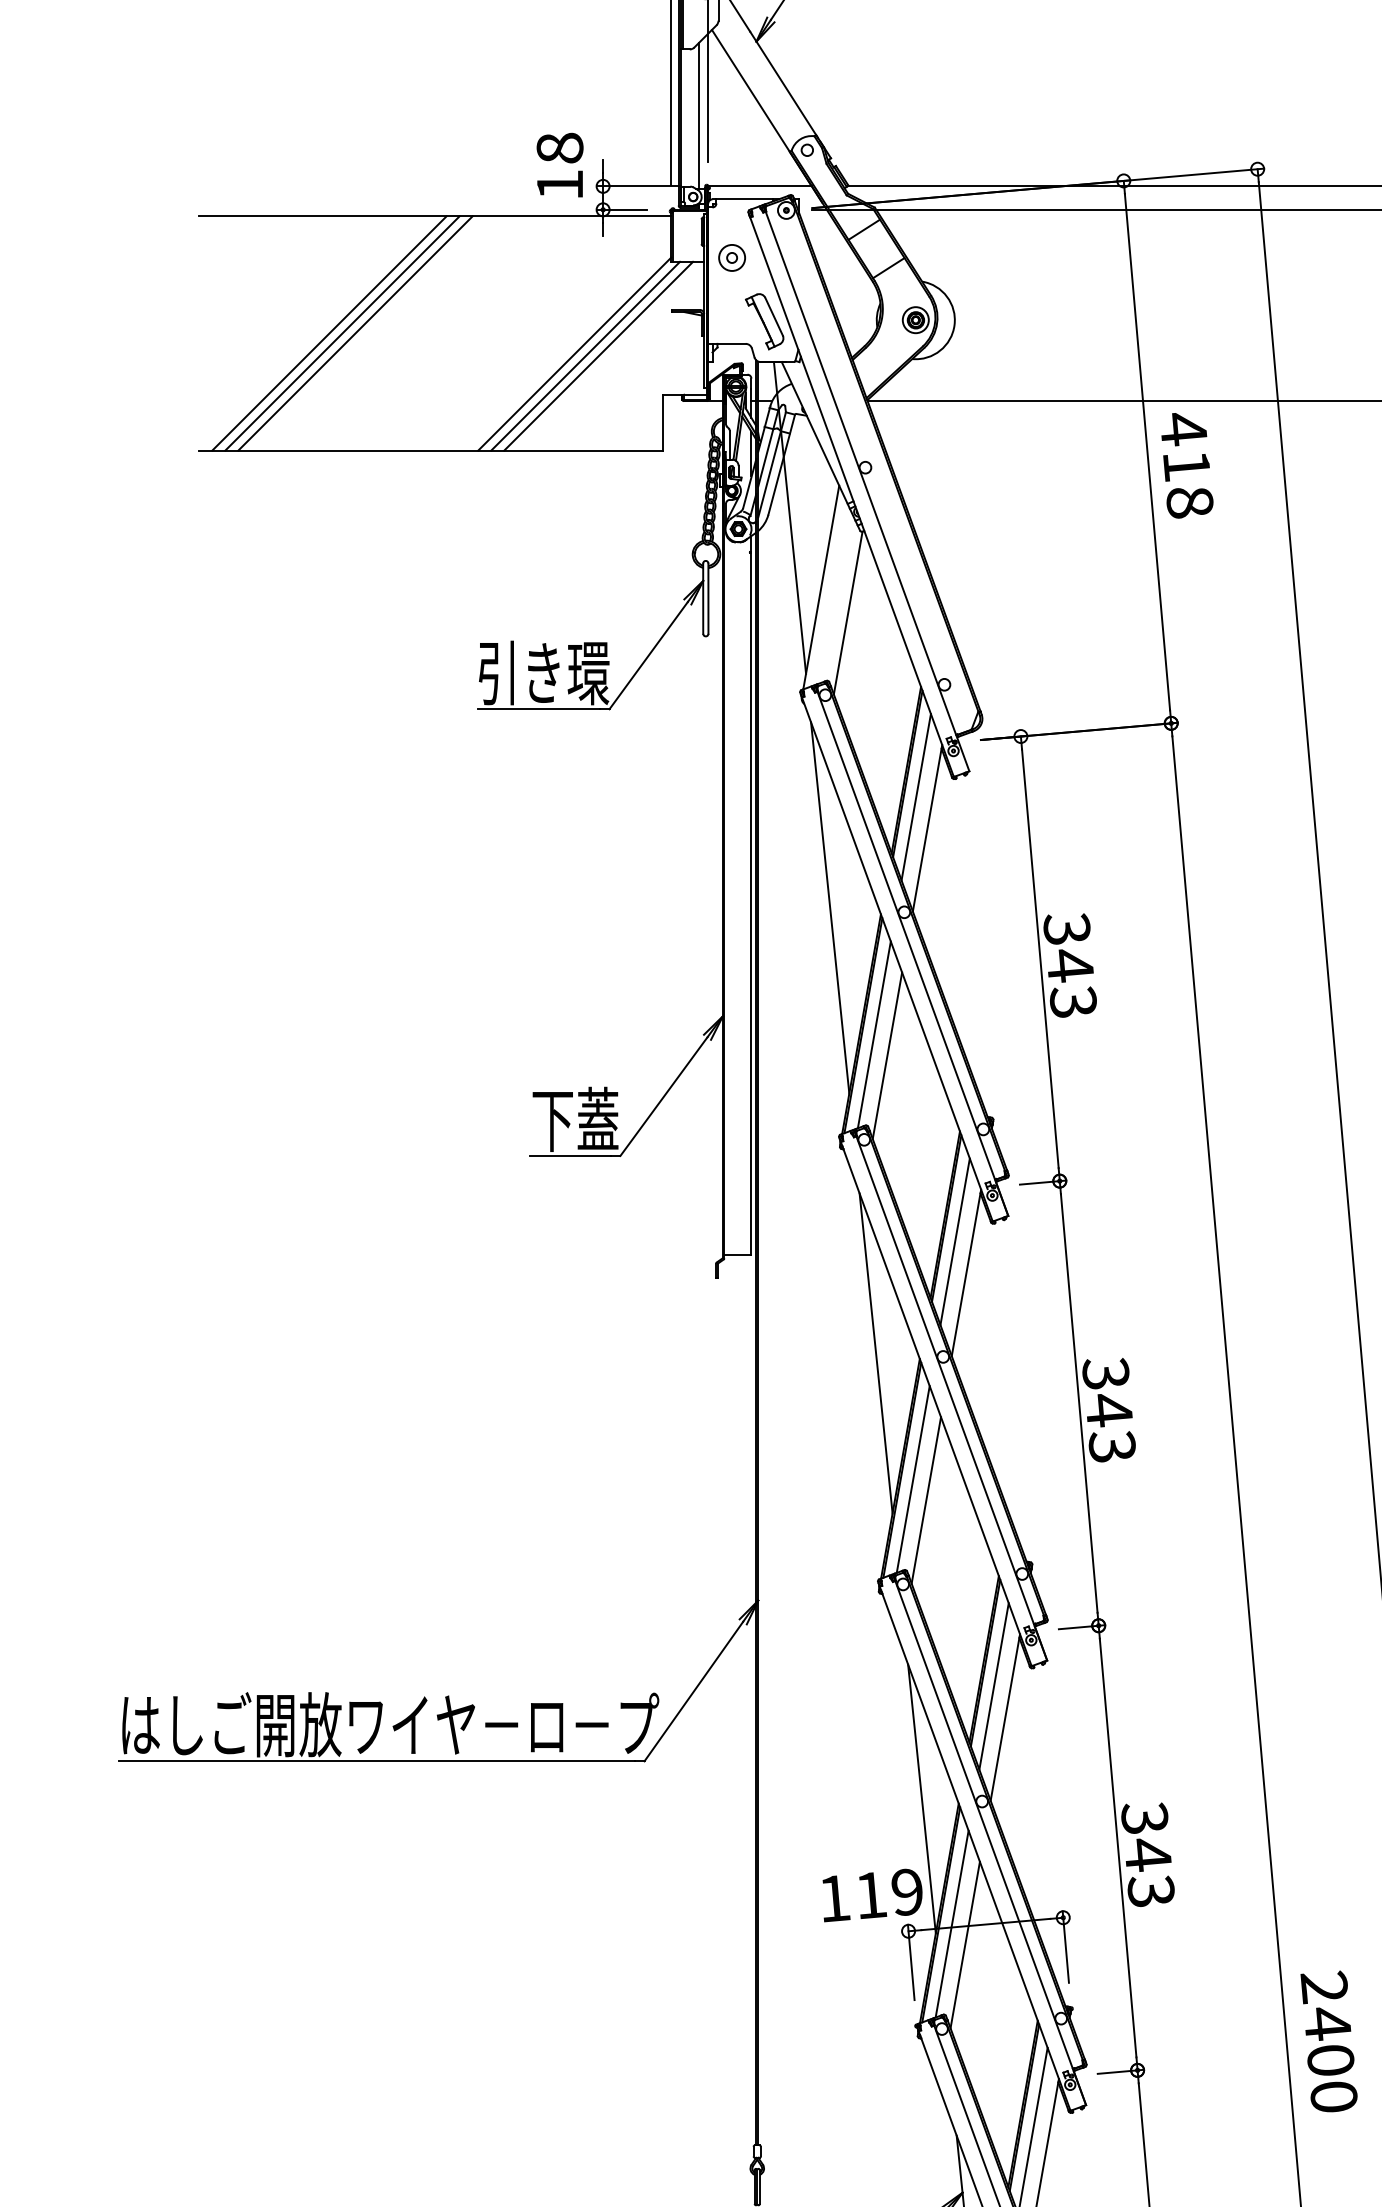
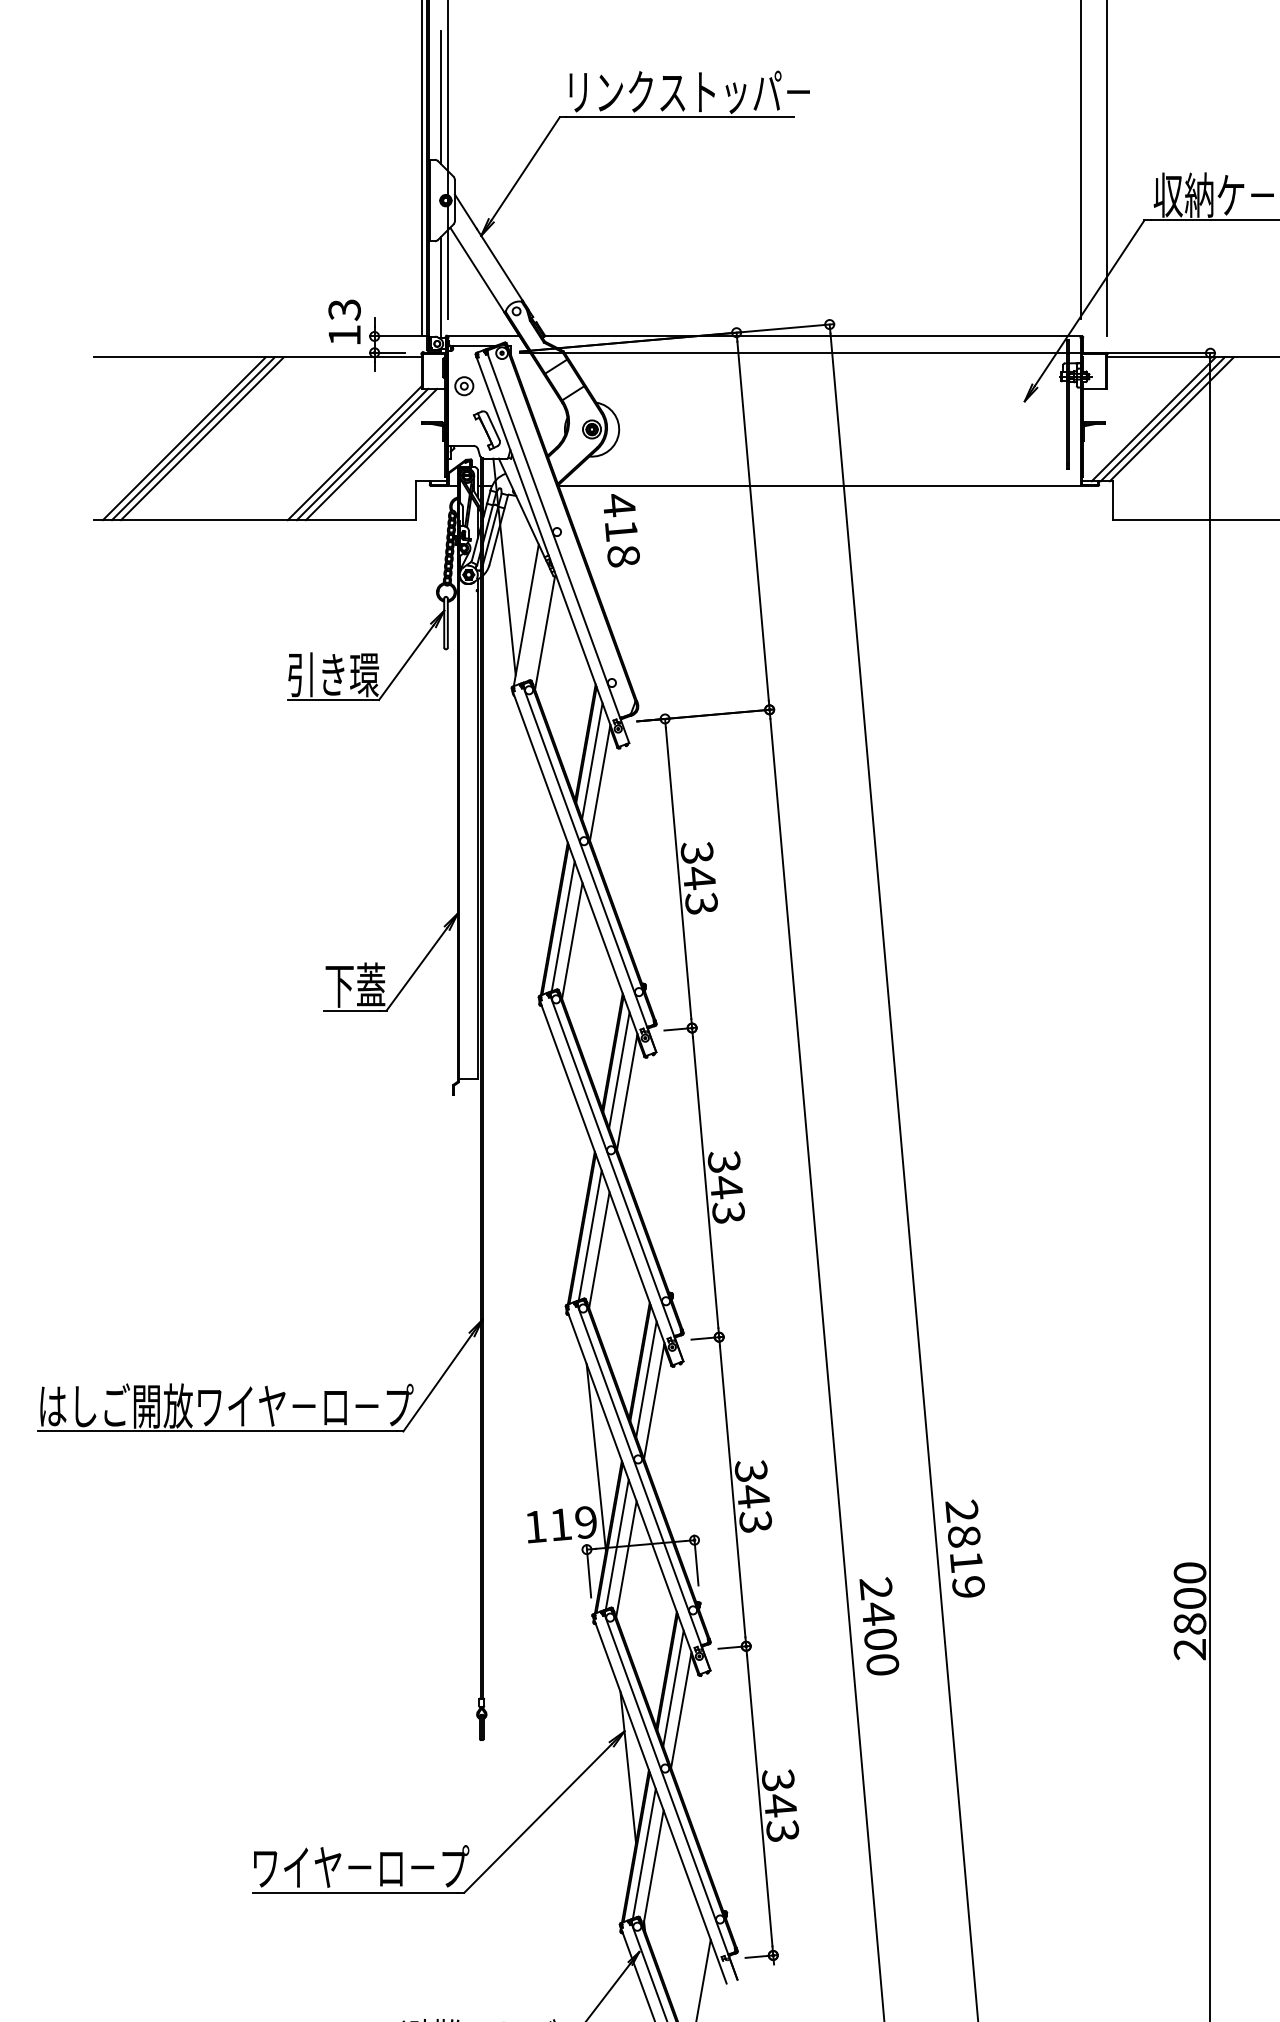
text: (559, 149) -> (344, 310), 18 -> 13
text: (1186, 465) -> (621, 530), moved
line: (830, 908) -> (532, 838), removed
line: (874, 1352) -> (563, 1147), removed

